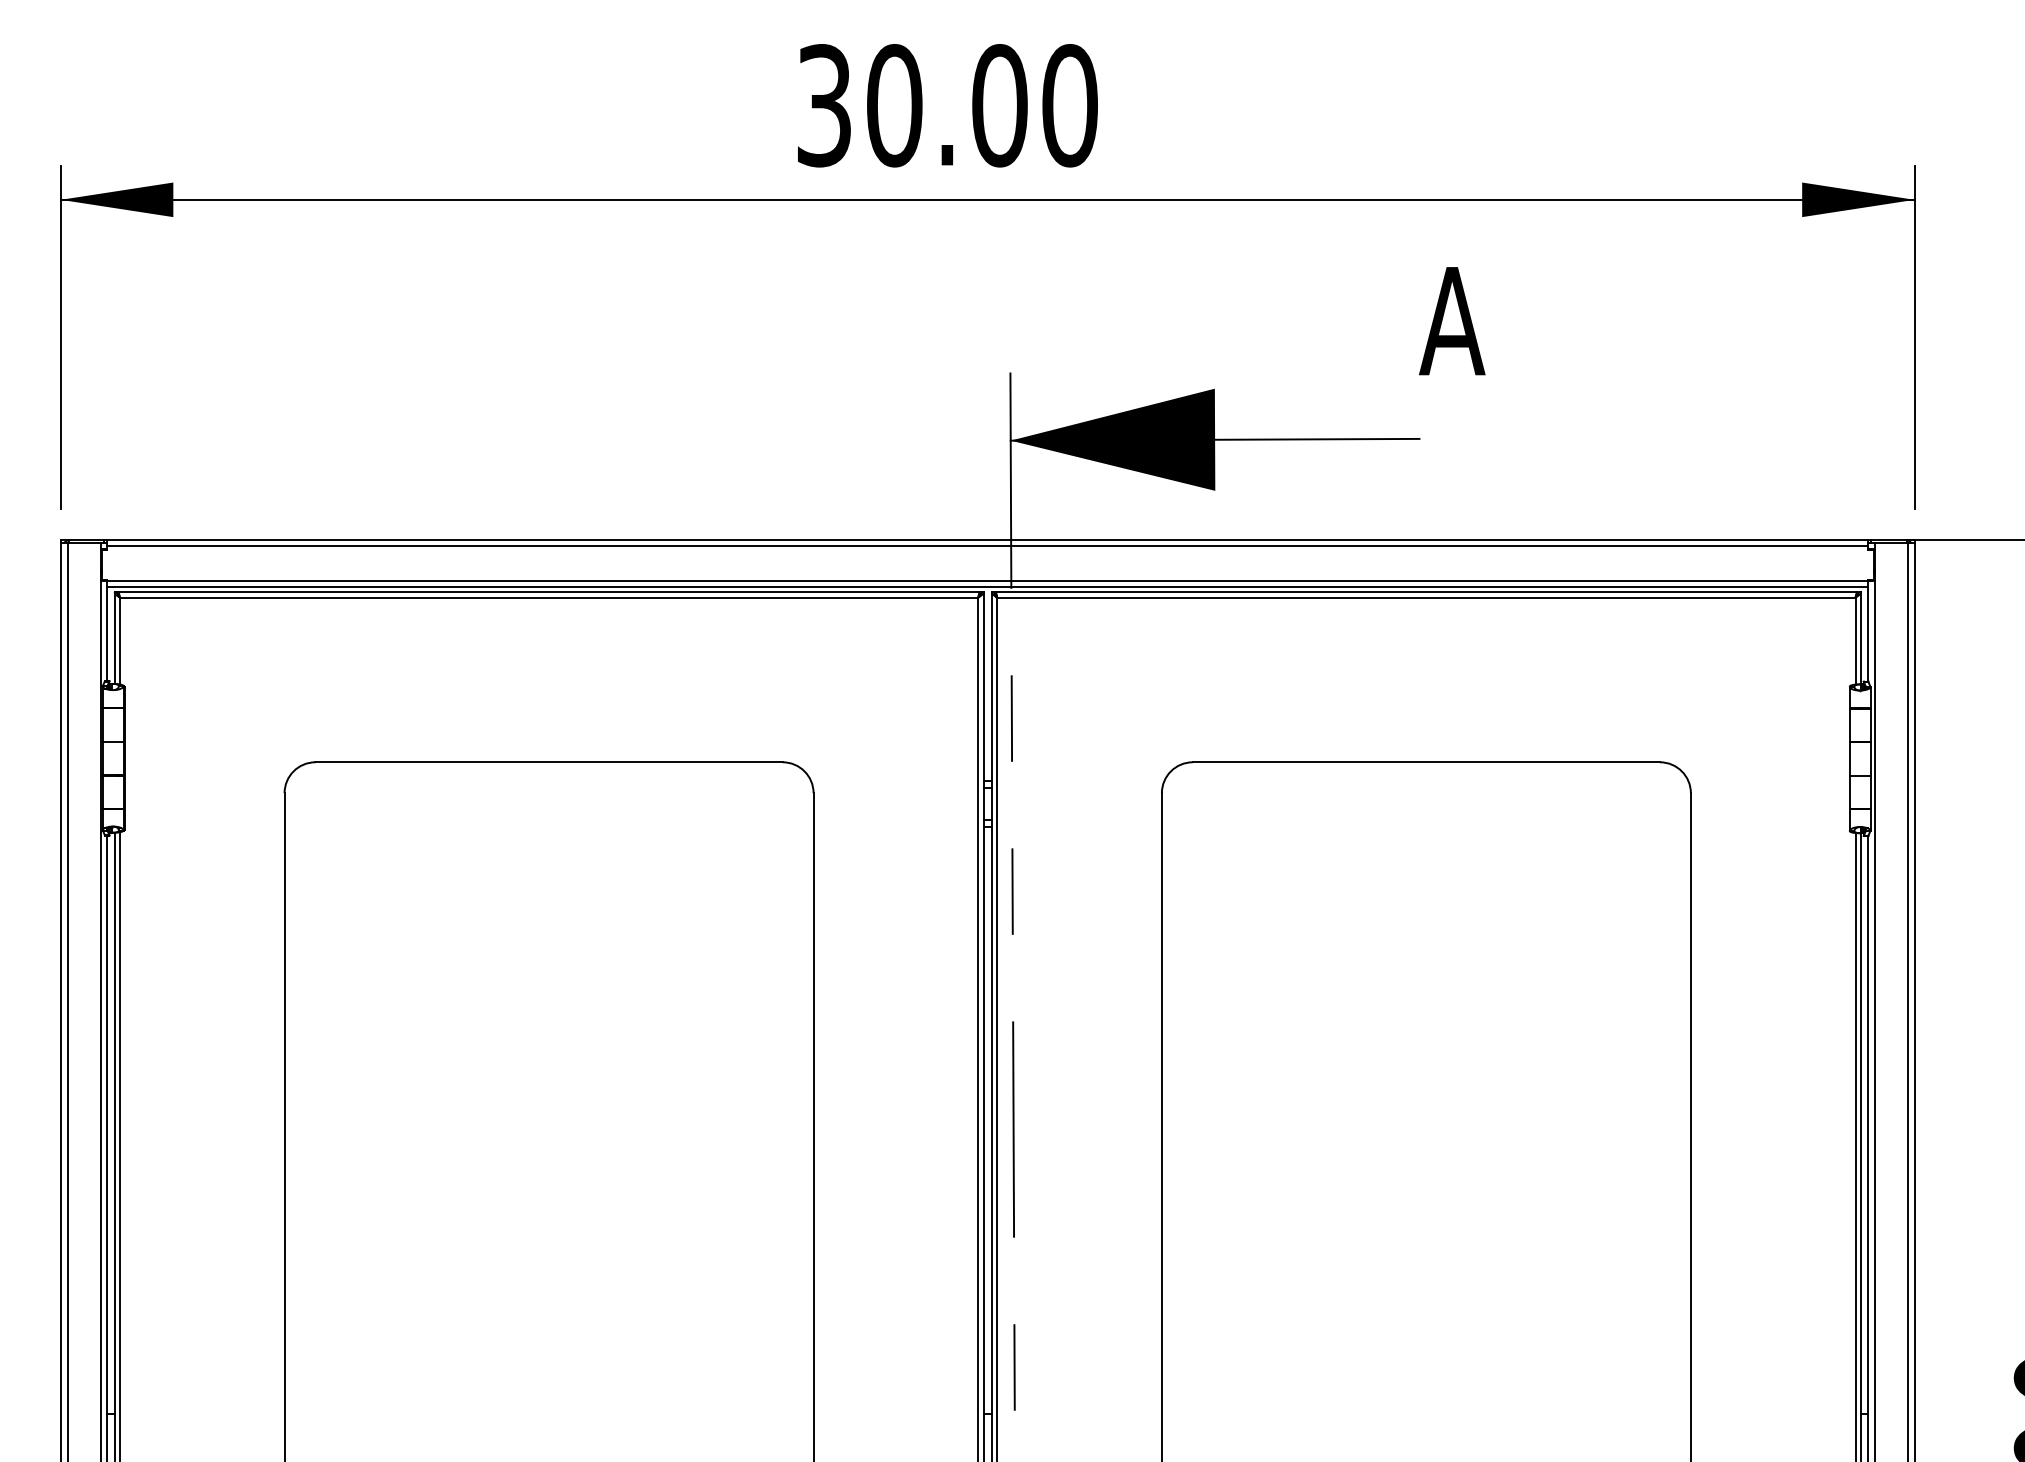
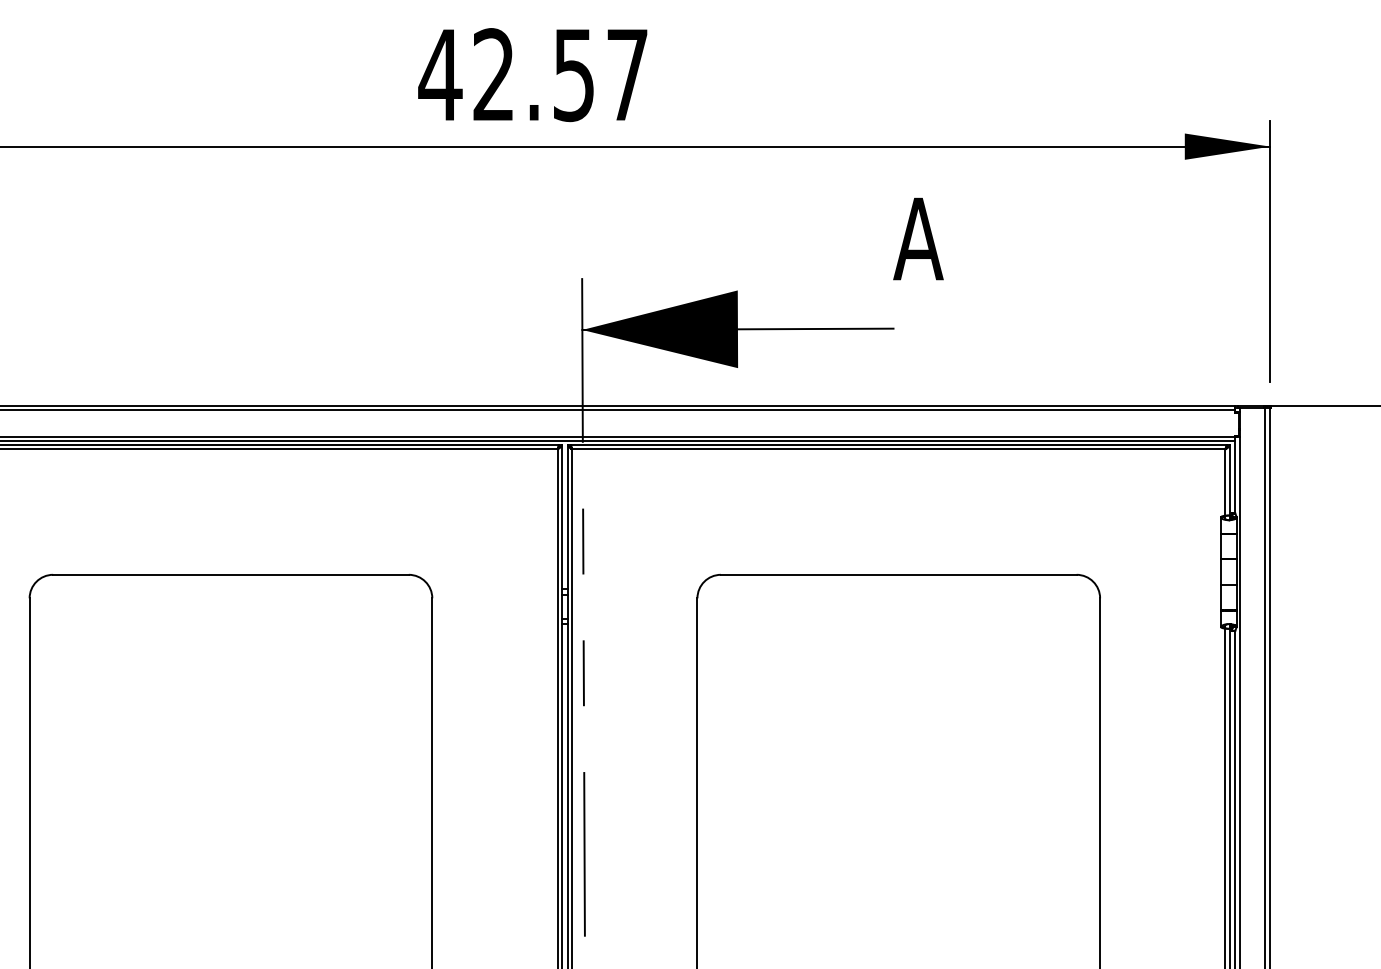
text: (946, 105) -> (533, 74), 30.00 -> 42.57

